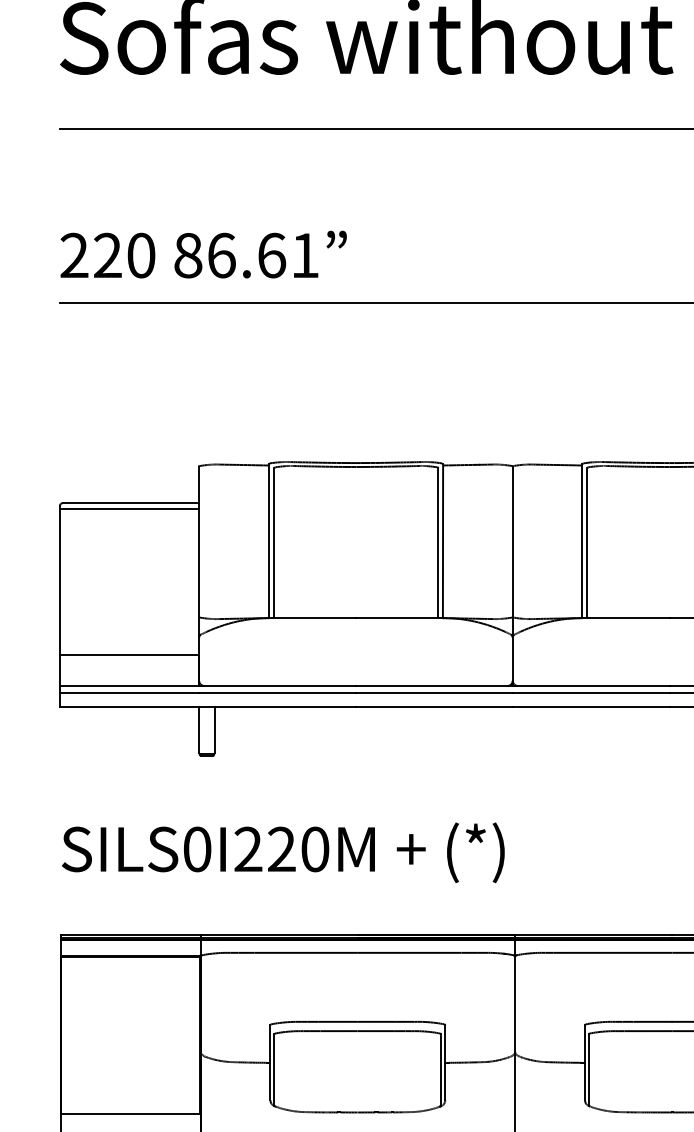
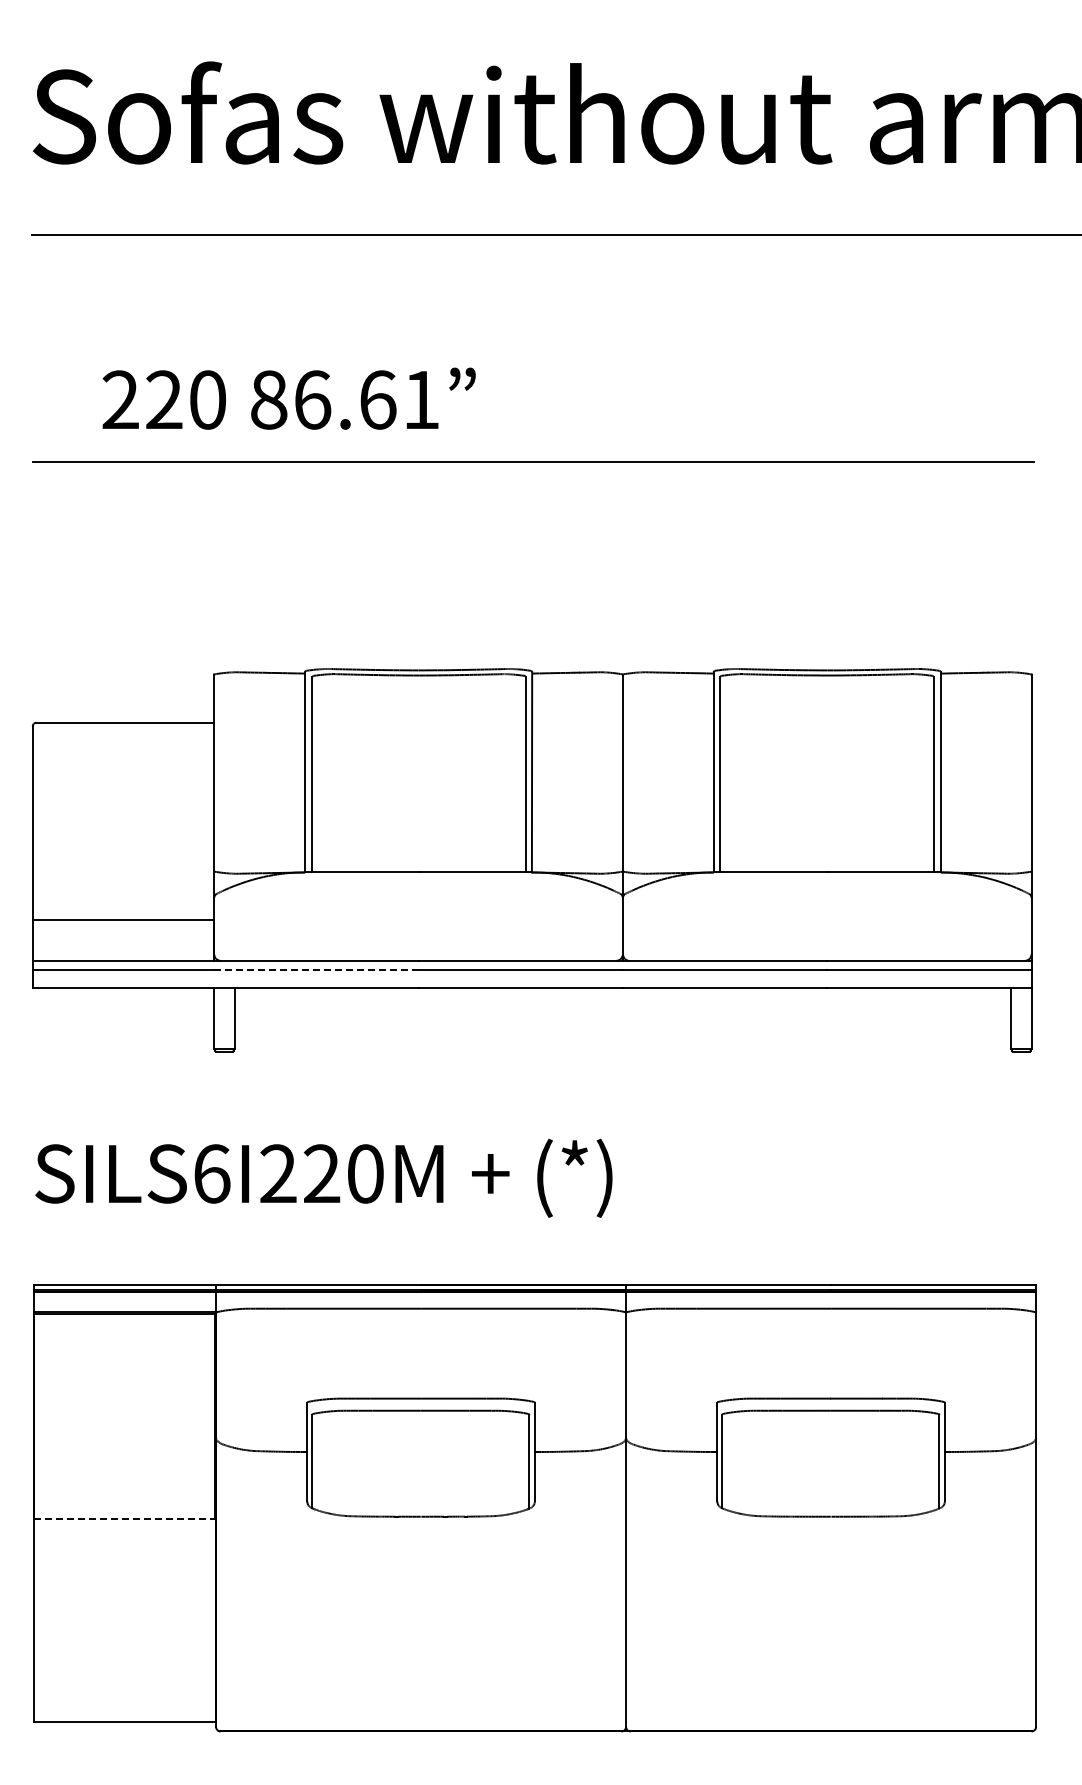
text: (203, 254) -> (288, 398), moved
line: (129, 509) -> (123, 730), removed
line: (276, 692) -> (315, 969), solid -> dashed
text: (197, 849) -> (212, 1173), SILS0I220M -> SILS6I220M
line: (130, 1114) -> (124, 1519), solid -> dashed

